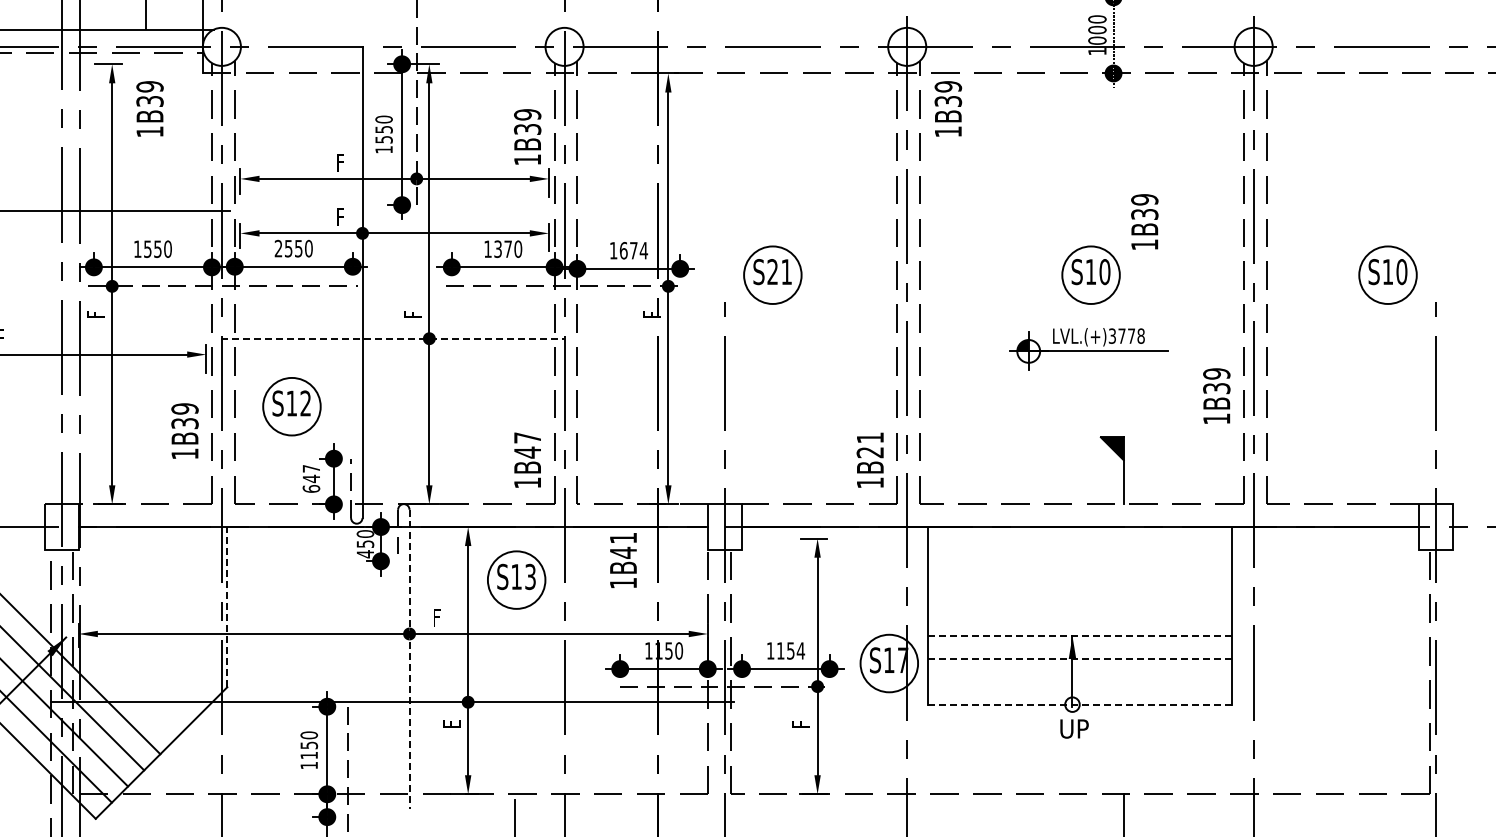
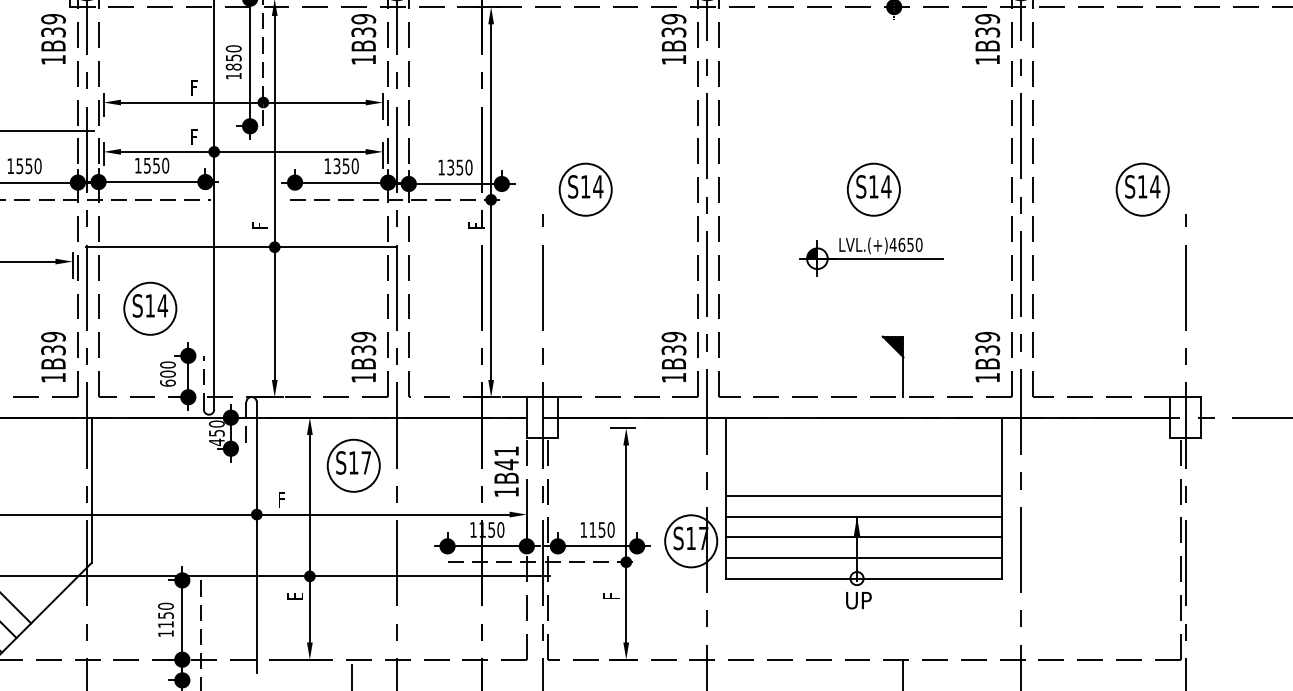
text: (149, 108) -> (53, 38), moved
text: (948, 108) -> (674, 38), moved
text: (527, 136) -> (363, 38), moved
text: (383, 139) -> (233, 66), 1550 -> 1850
text: (1144, 221) -> (987, 38), moved
text: (278, 248) -> (138, 165), 2550 -> 1550
text: (507, 249) -> (345, 166), 1370 -> 1350
text: (633, 250) -> (459, 167), 1674 -> 1350
text: (779, 271) -> (591, 186), S21 -> S14
text: (1104, 272) -> (886, 187), S10 -> S14
text: (1401, 272) -> (1154, 187), S10 -> S14
text: (1126, 335) -> (905, 244), LVL.(+)3778 -> LVL.(+)4650
line: (392, 338) -> (241, 247), dashed -> solid
text: (1216, 395) -> (987, 356), moved
text: (305, 403) -> (162, 305), S12 -> S14
text: (184, 430) -> (53, 356), moved
text: (527, 445) -> (363, 343), 1B47 -> 1B39
text: (870, 445) -> (674, 343), 1B21 -> 1B39
text: (311, 473) -> (168, 369), 647 -> 600
text: (623, 560) -> (506, 471), moved
text: (530, 576) -> (366, 462), S13 -> S17
line: (227, 606) -> (91, 489), dashed -> solid
line: (1079, 613) -> (863, 496), added
line: (1079, 636) -> (863, 516), dashed -> solid
text: (800, 650) -> (610, 529), 1154 -> 1150
line: (1079, 658) -> (863, 536), dashed -> solid
line: (409, 659) -> (256, 537), dashed -> solid
line: (1079, 681) -> (863, 557), added
line: (1079, 704) -> (863, 578), dashed -> solid

